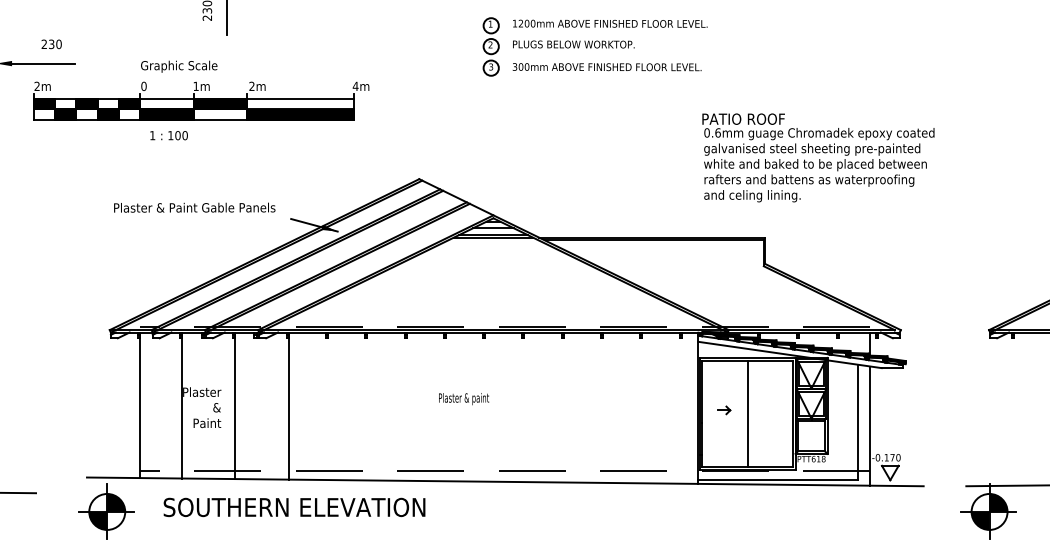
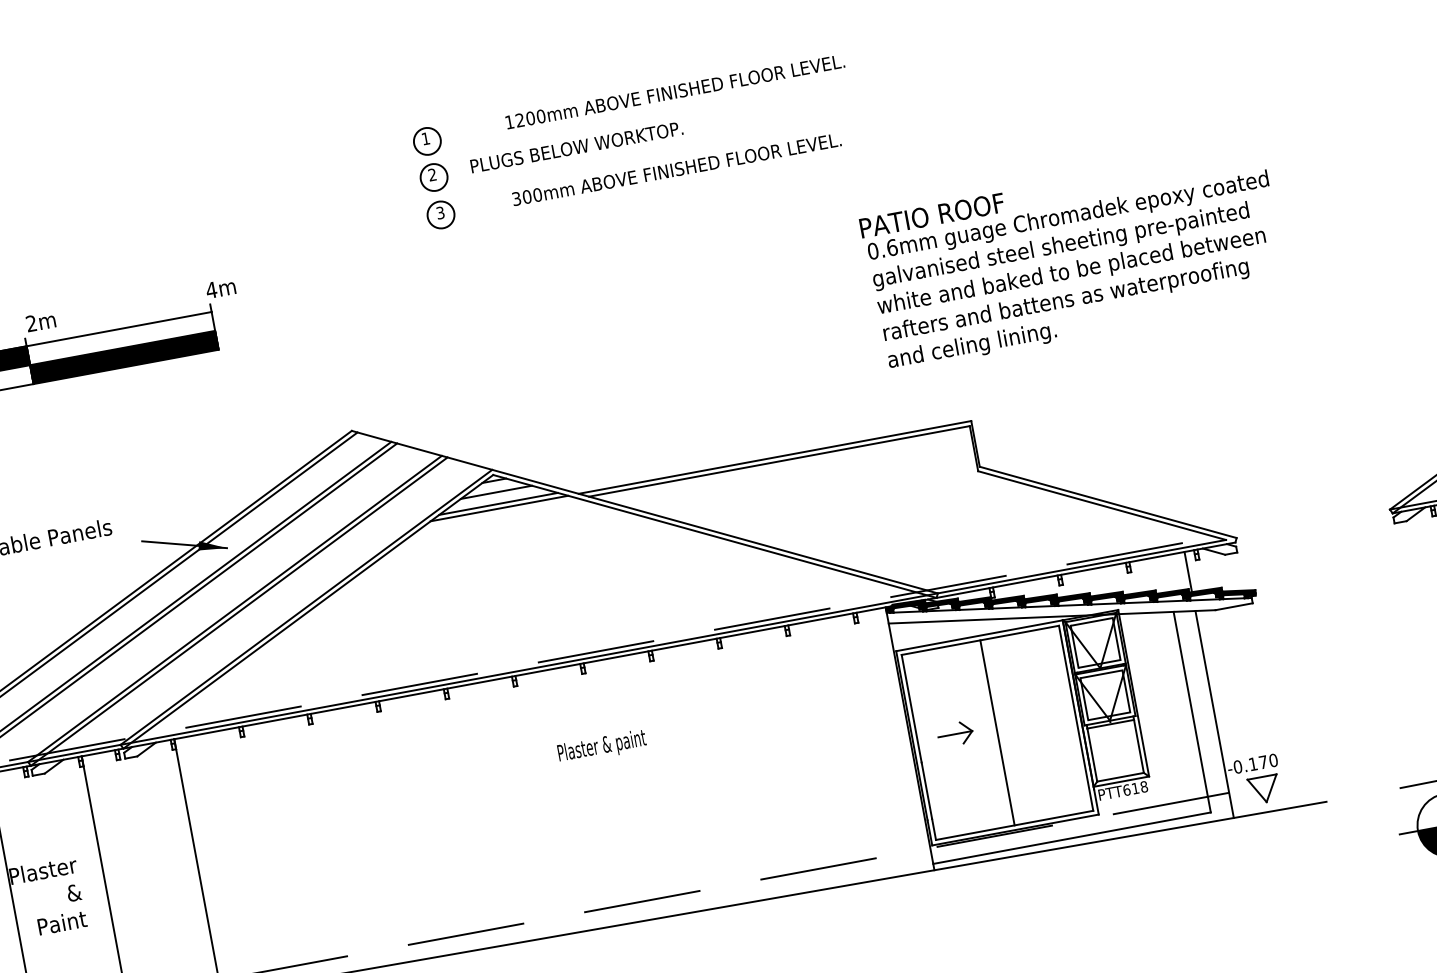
text: (610, 23) -> (675, 91), moved
text: (606, 67) -> (675, 170), moved
text: (818, 157) -> (1074, 258), moved
text: (464, 399) -> (603, 747), moved
part: (724, 410) -> (956, 734), size x1.6

